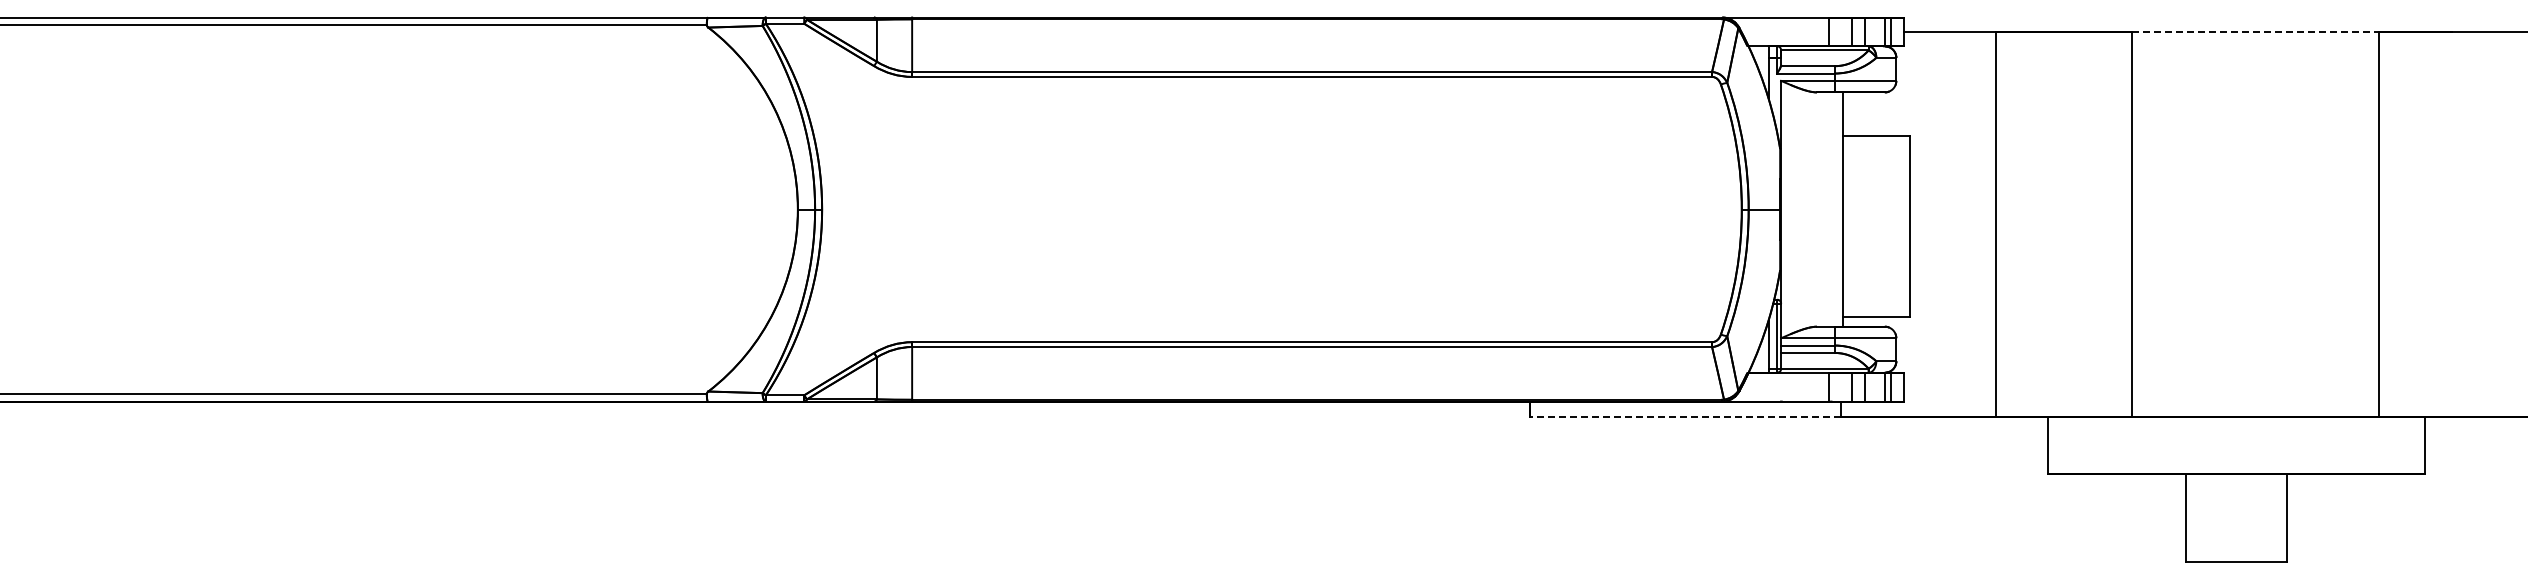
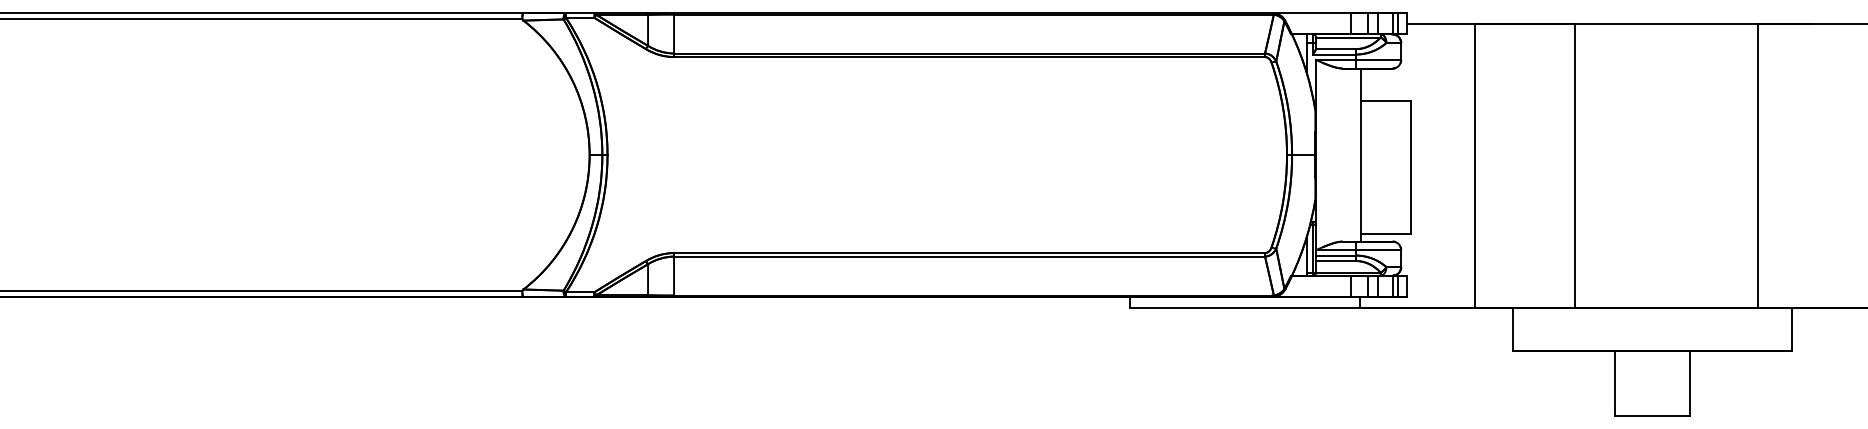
line: (2255, 32) -> (1666, 24), dashed -> solid
line: (1685, 416) -> (1245, 307), dashed -> solid

